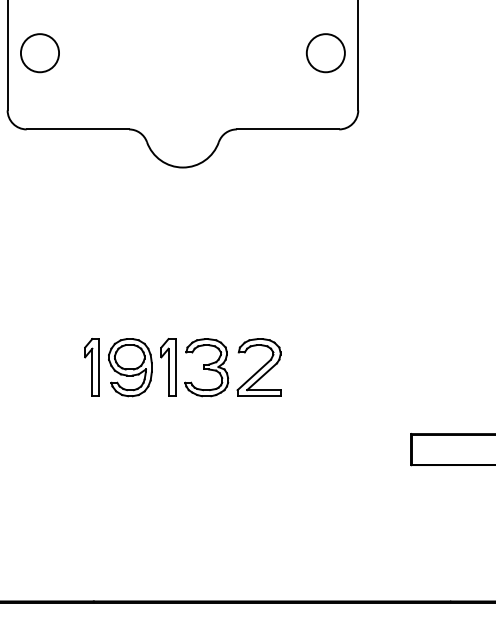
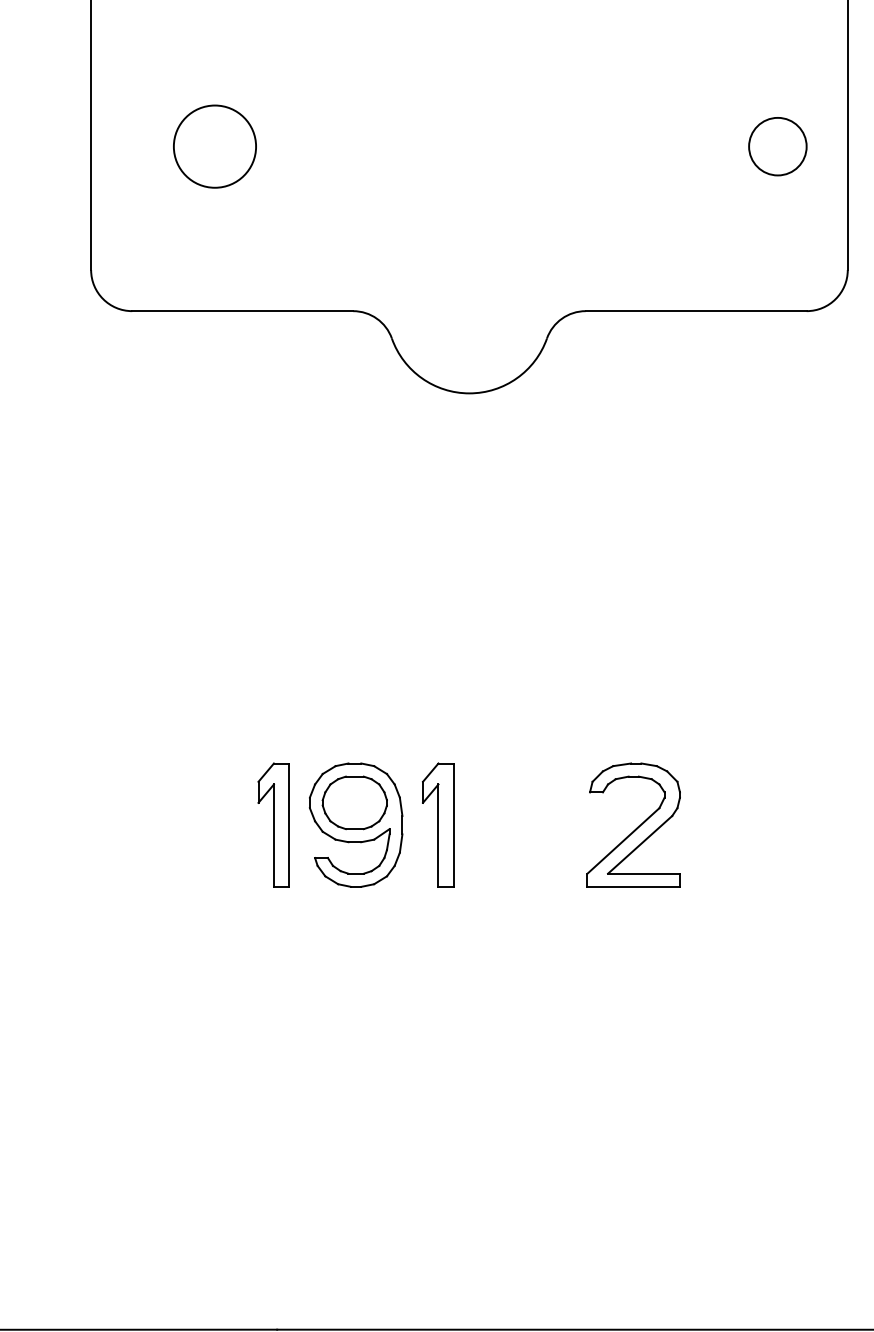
circle: (39, 53) -> (213, 147), moved
circle: (325, 53) -> (777, 147), size x0.7
part: (206, 367) -> (520, 824), removed

